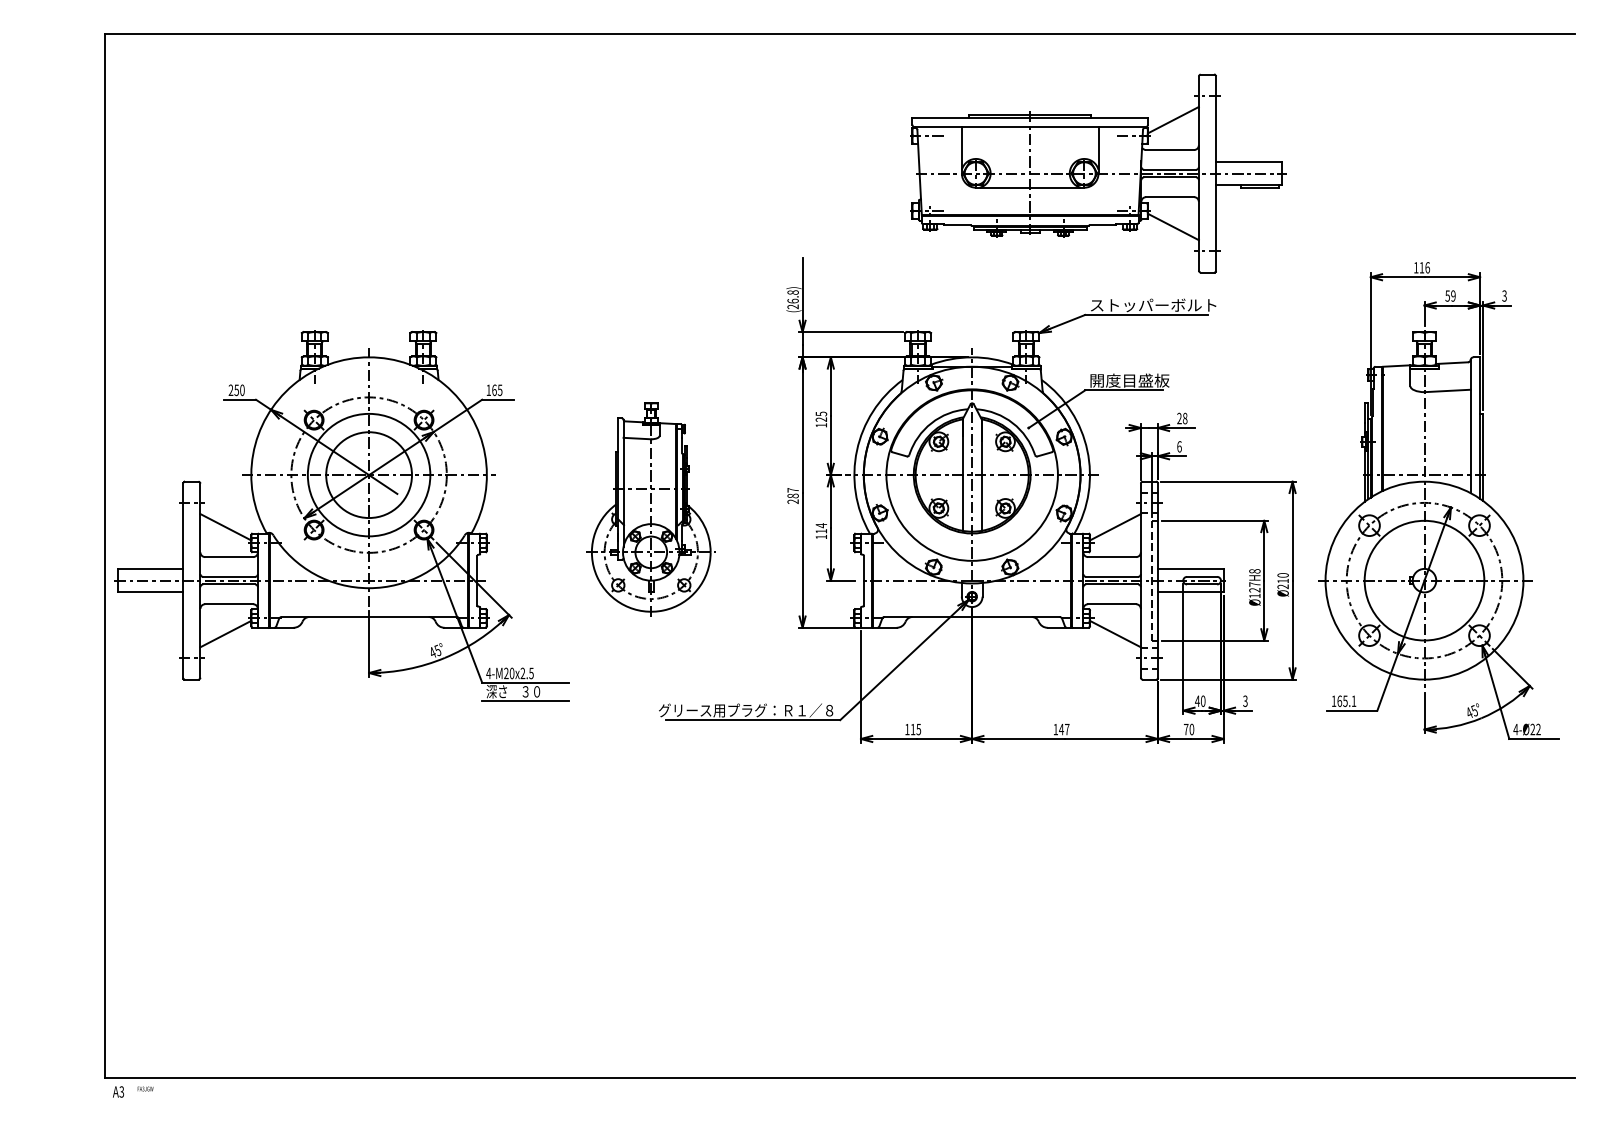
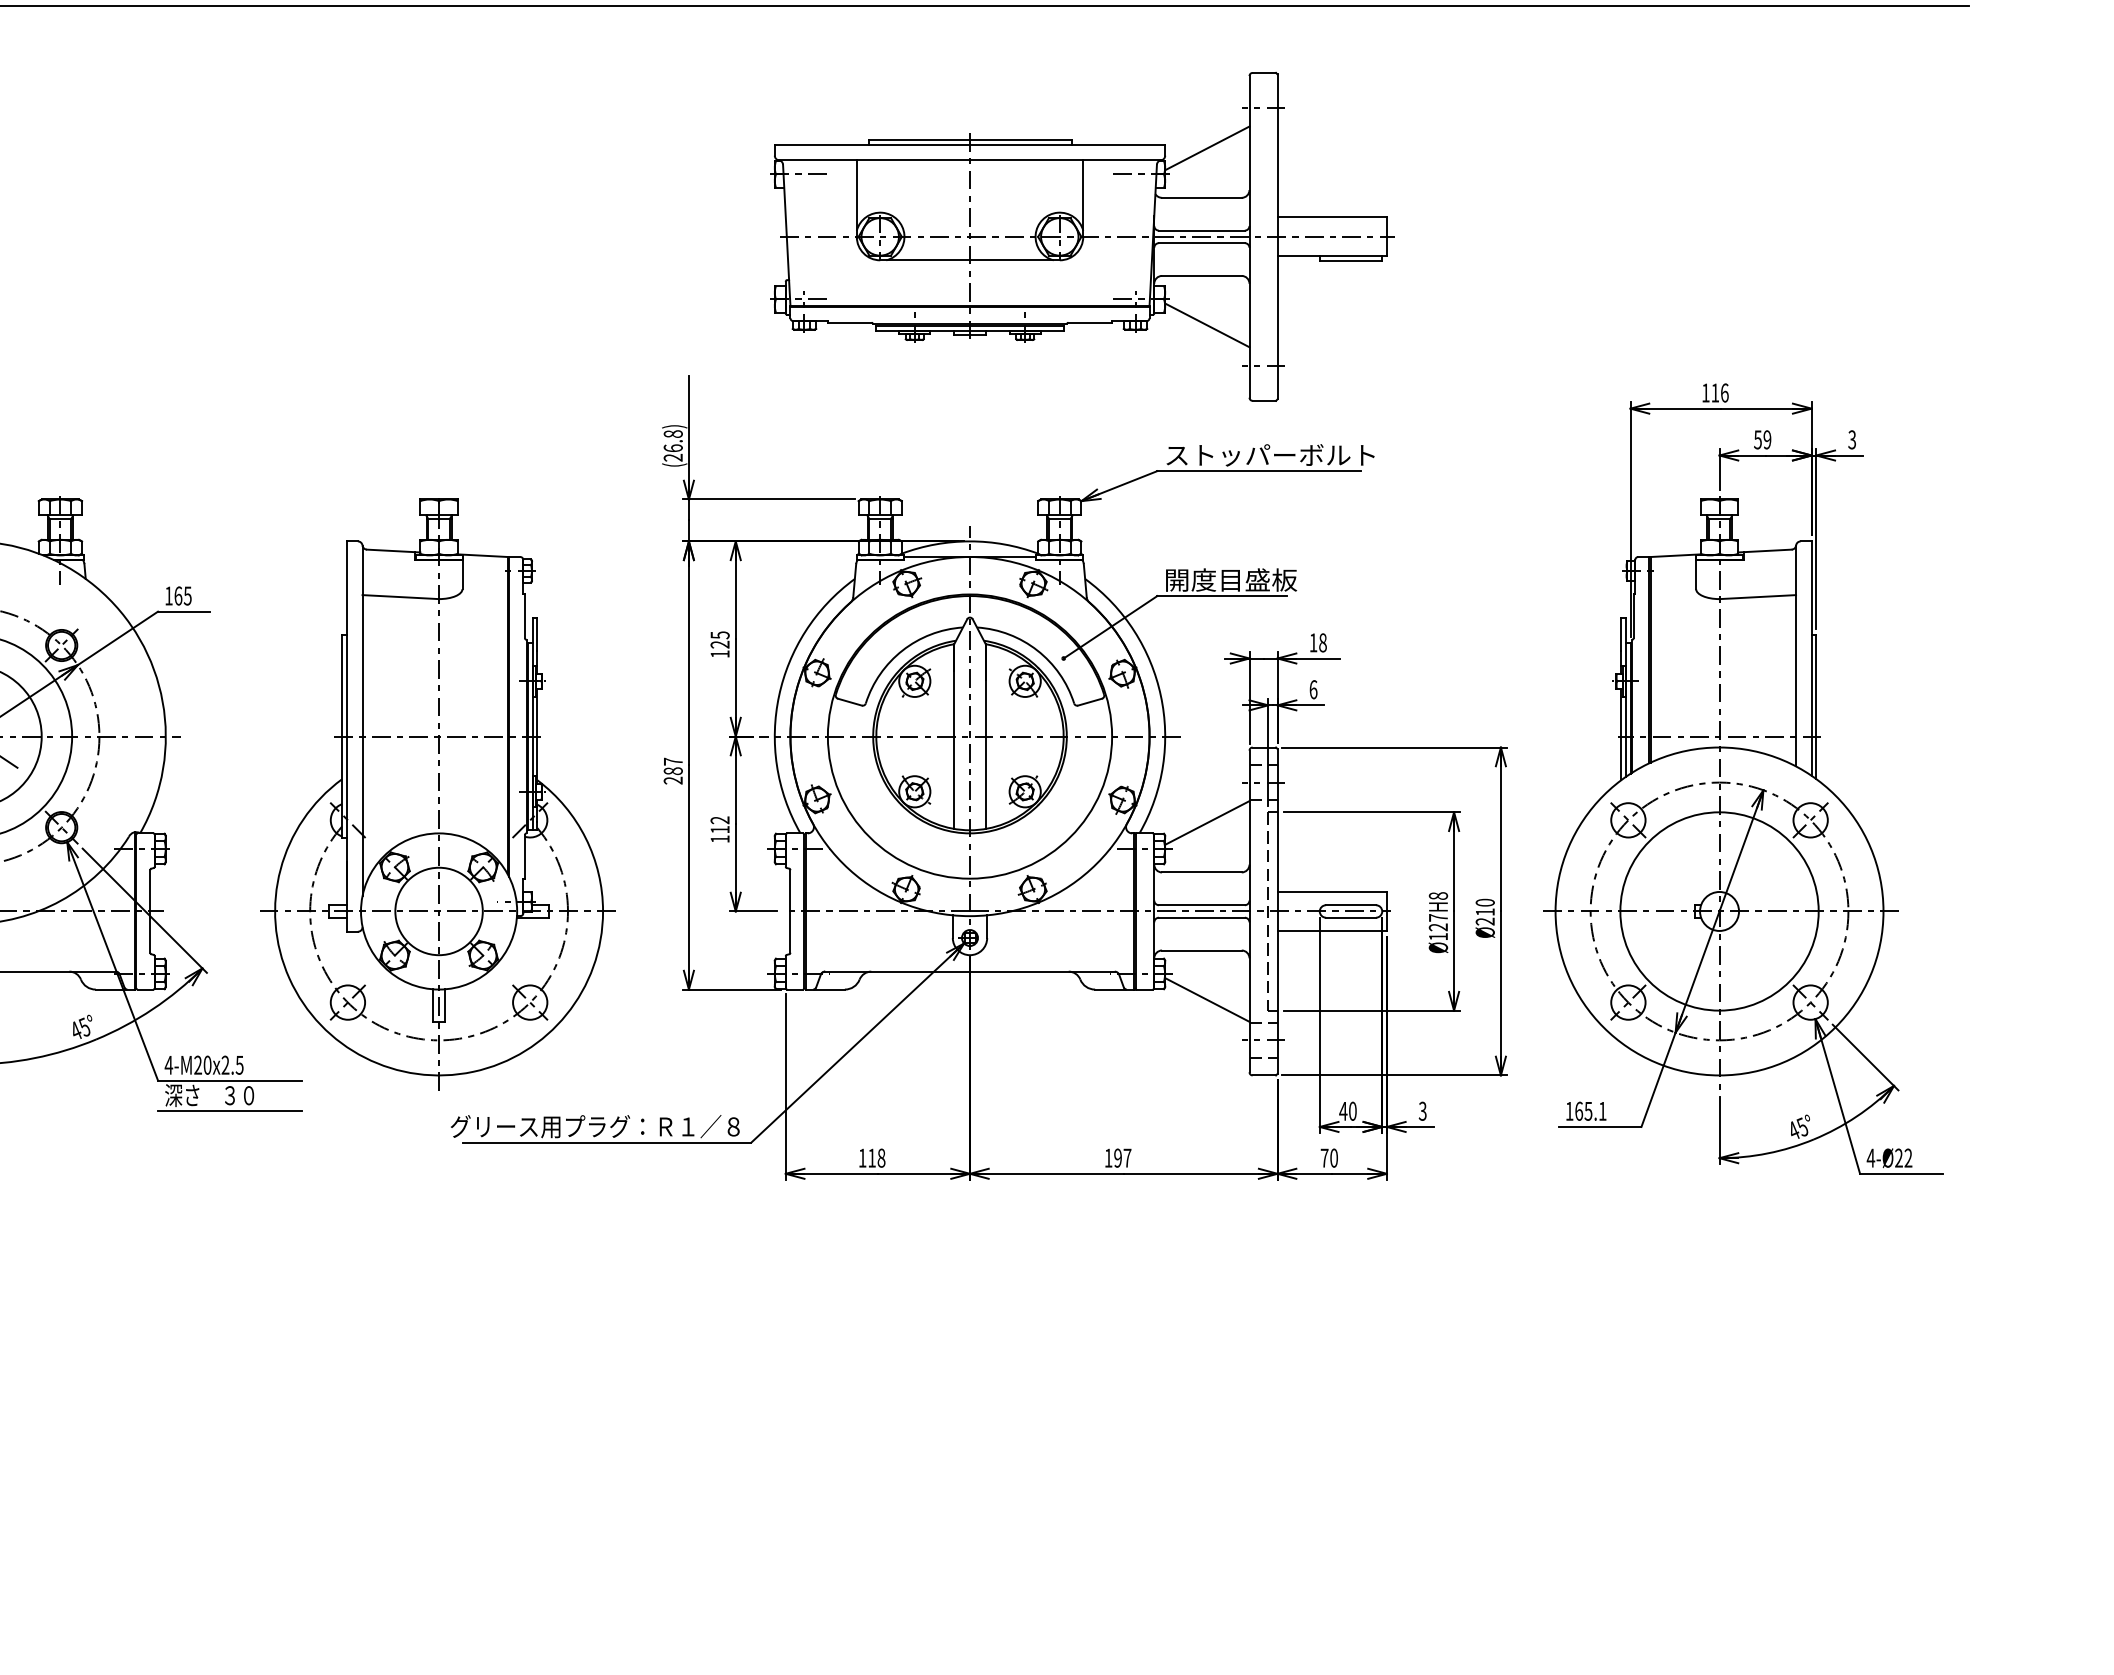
part: (1098, 173) -> (1083, 236), moved
text: (1179, 418) -> (1313, 642), 28 -> 18
part: (650, 509) -> (436, 793), size x1.67
text: (820, 525) -> (718, 820), 114 -> 112
text: (918, 729) -> (881, 1158), 115 -> 118
text: (1061, 729) -> (1117, 1158), 147 -> 197

